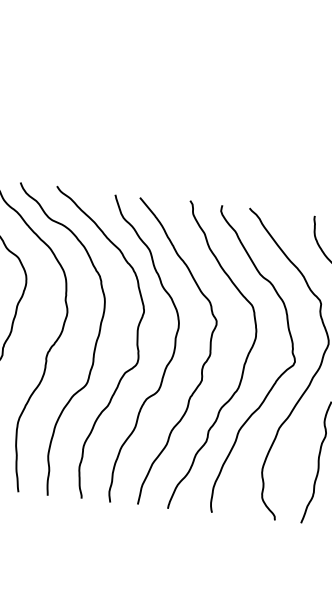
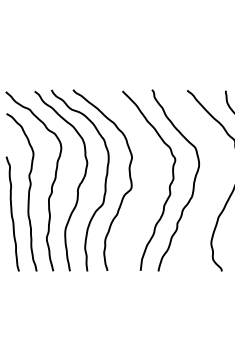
curve: (164, 366) -> (147, 188), removed
curve: (275, 378) -> (213, 188), removed

